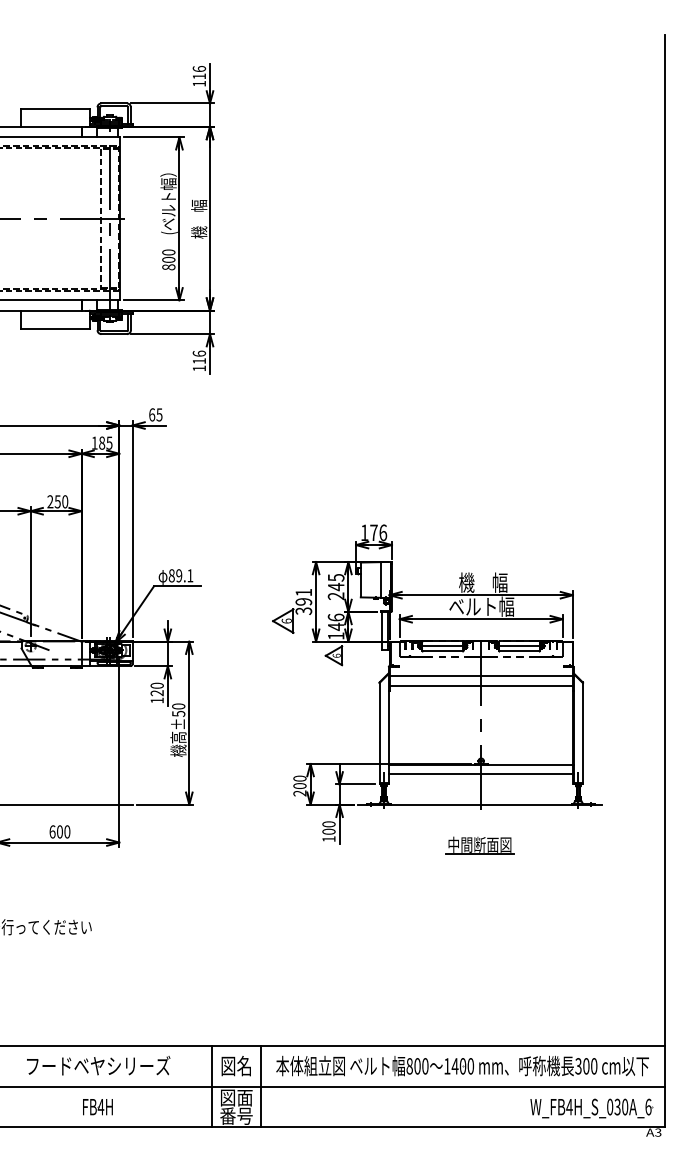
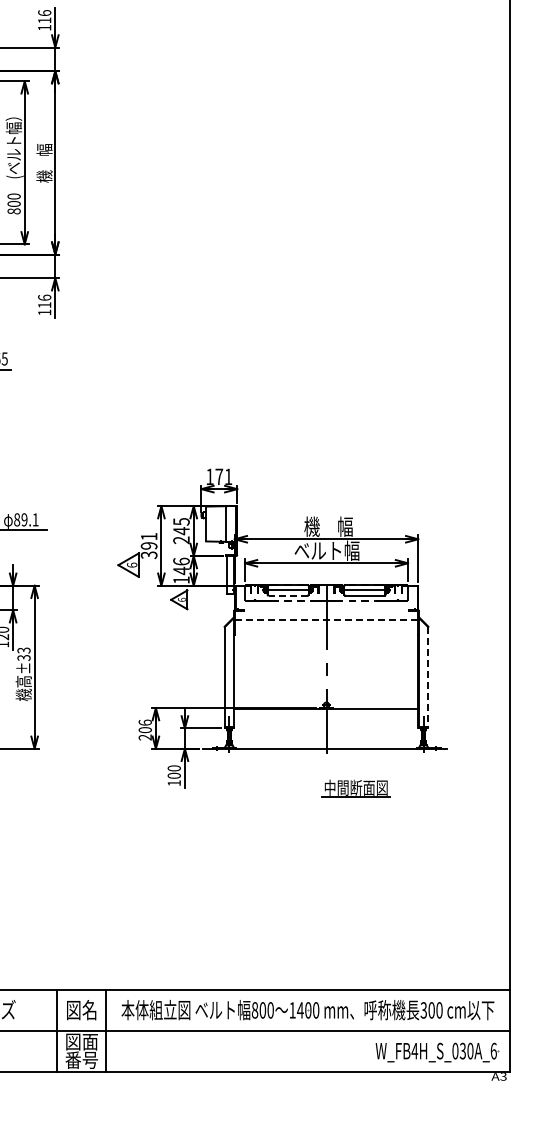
text: (383, 532) -> (228, 476), 176 -> 171
line: (442, 651) -> (287, 595), solid -> dashed
line: (481, 676) -> (326, 620), solid -> dashed
line: (480, 685) -> (325, 629), removed
text: (178, 709) -> (23, 653), ±50 -> ±33
line: (582, 733) -> (427, 677), solid -> dashed
line: (480, 773) -> (325, 717), removed
text: (299, 778) -> (144, 722), 200 -> 206
part: (479, 845) -> (355, 788), moved

